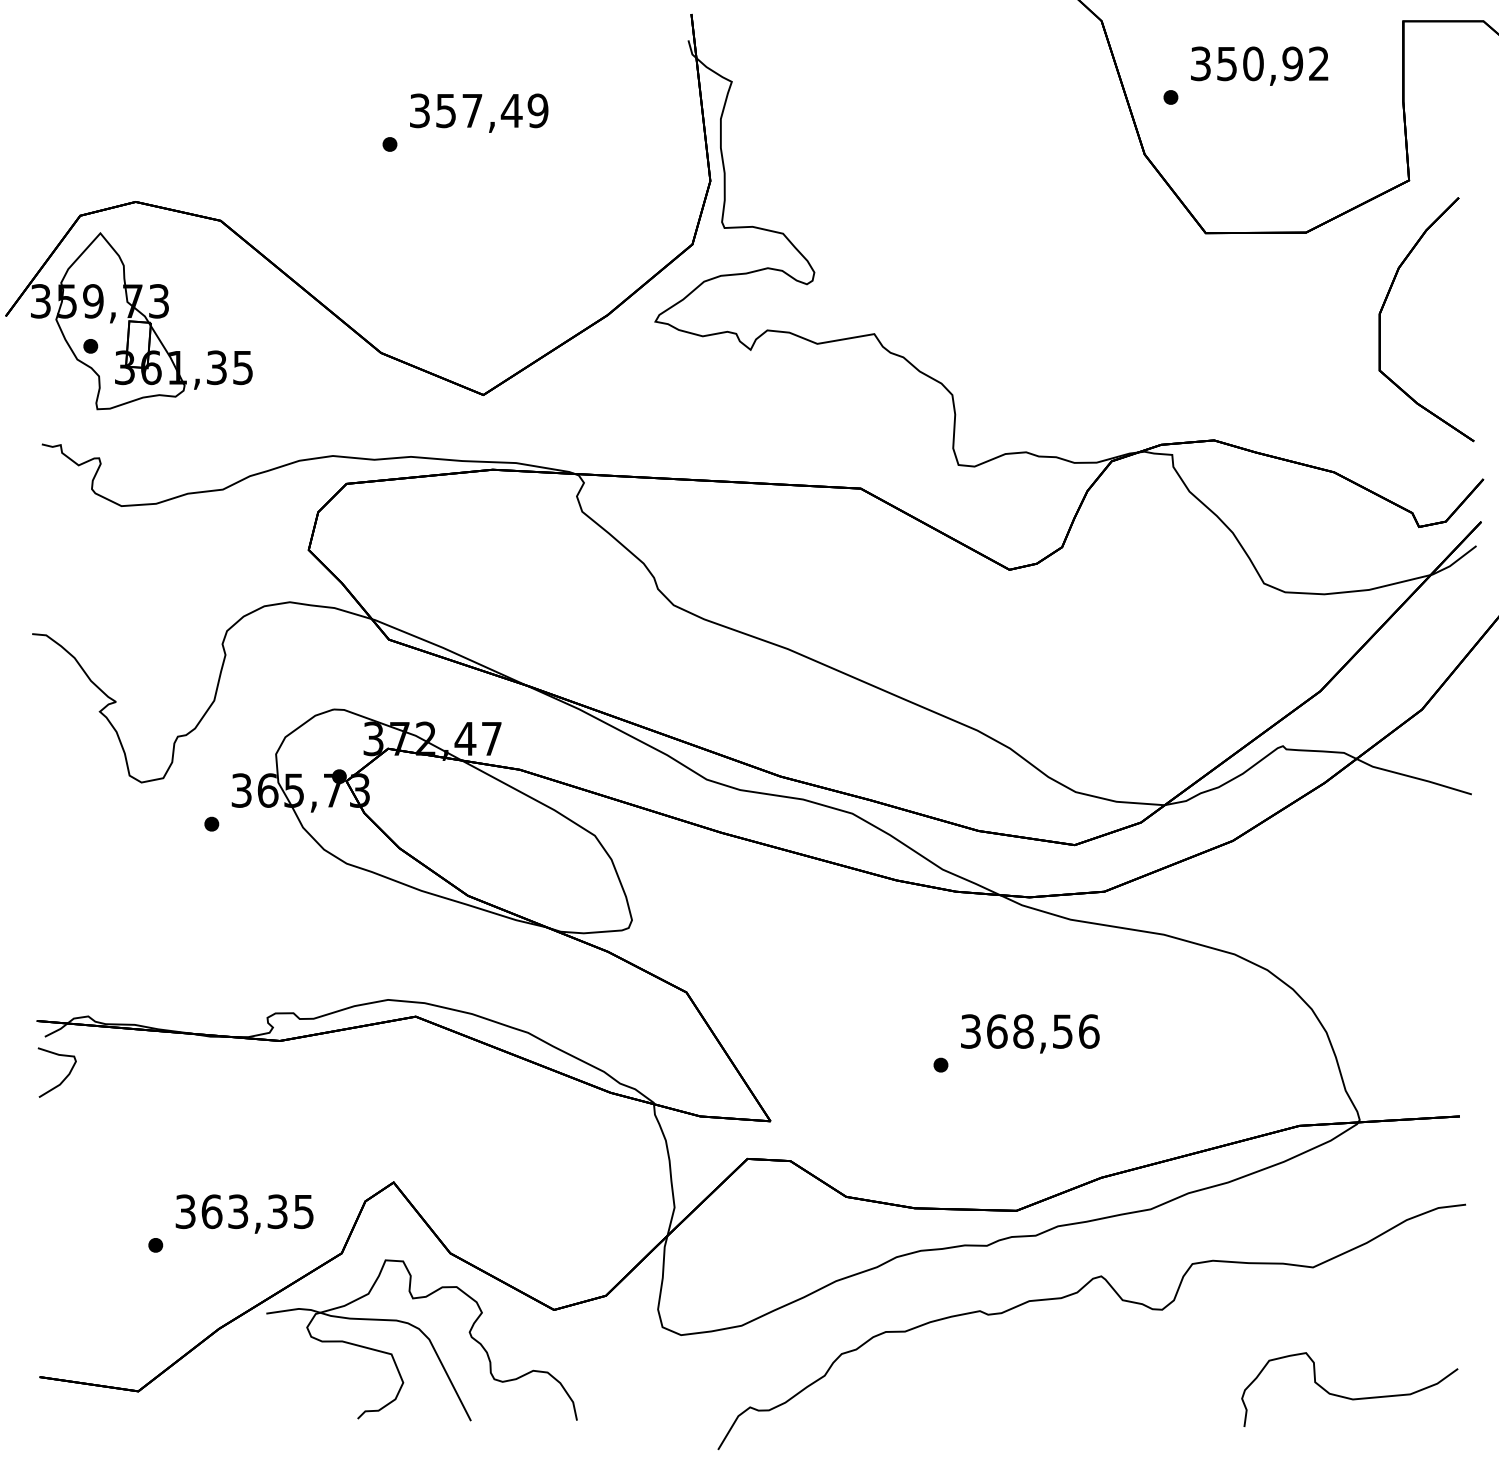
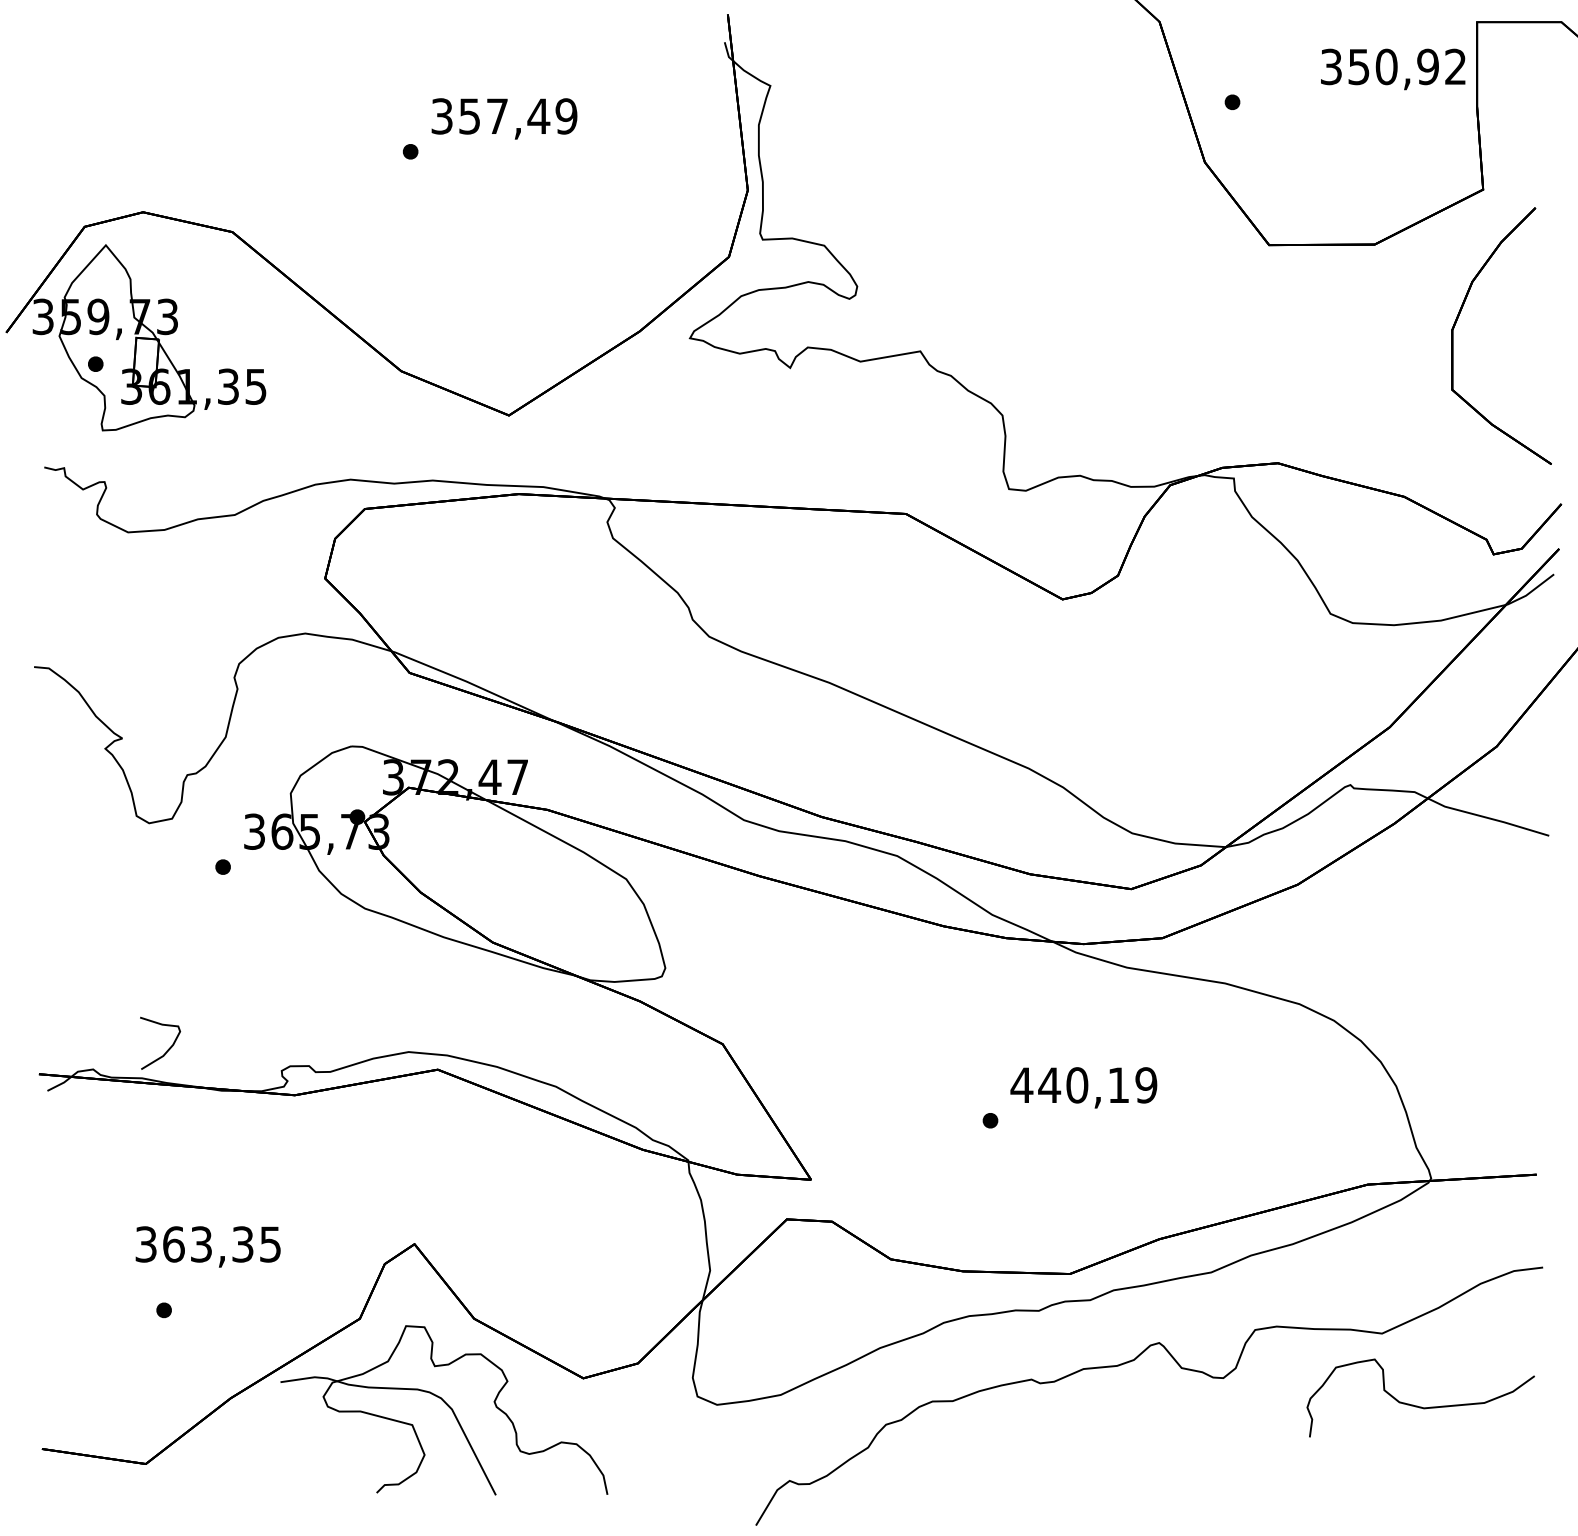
text: (1259, 65) -> (1393, 68), moved
text: (1029, 1031) -> (1083, 1085), 368,56 -> 440,19
curve: (65, 1076) -> (169, 1047), moved
text: (244, 1213) -> (208, 1246), moved
curve: (1349, 1397) -> (1420, 1406), moved

